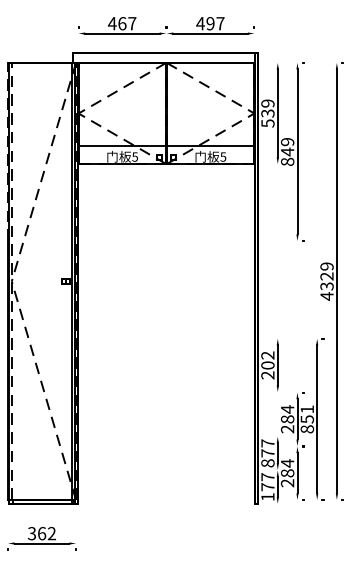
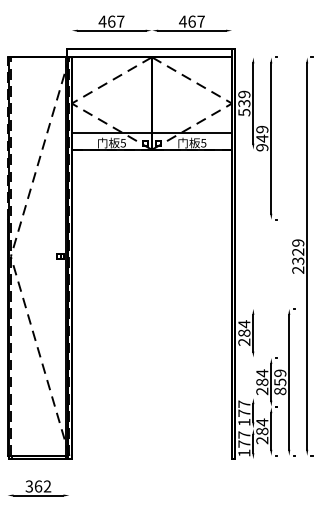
text: (209, 23) -> (191, 21), 497 -> 467
text: (287, 161) -> (262, 147), 849 -> 949
text: (327, 296) -> (298, 270), 4329 -> 2329
text: (268, 360) -> (244, 328), 202 -> 284
text: (307, 408) -> (280, 372), 851 -> 859
text: (268, 463) -> (244, 422), 877 -> 177

